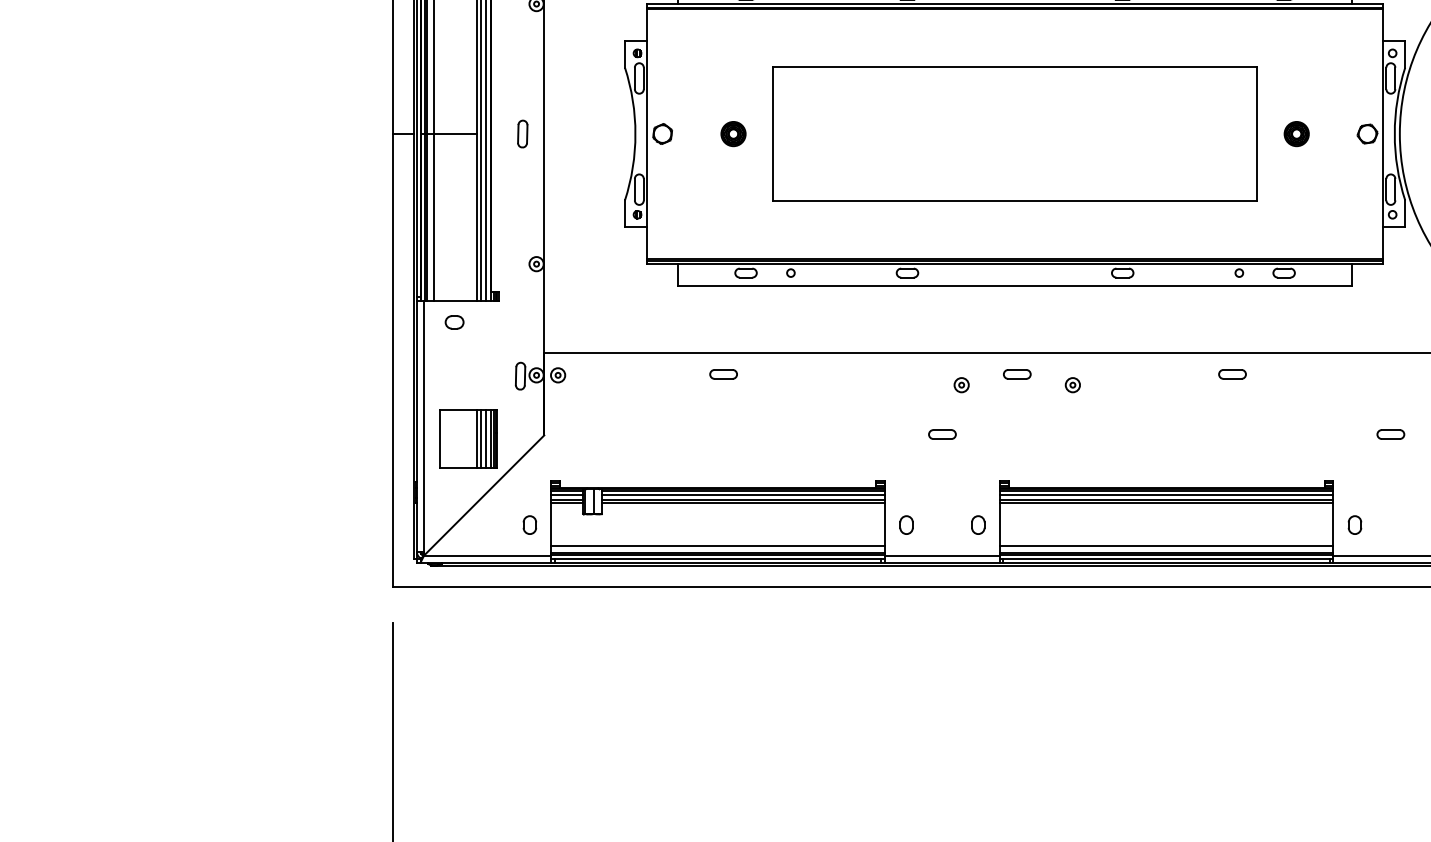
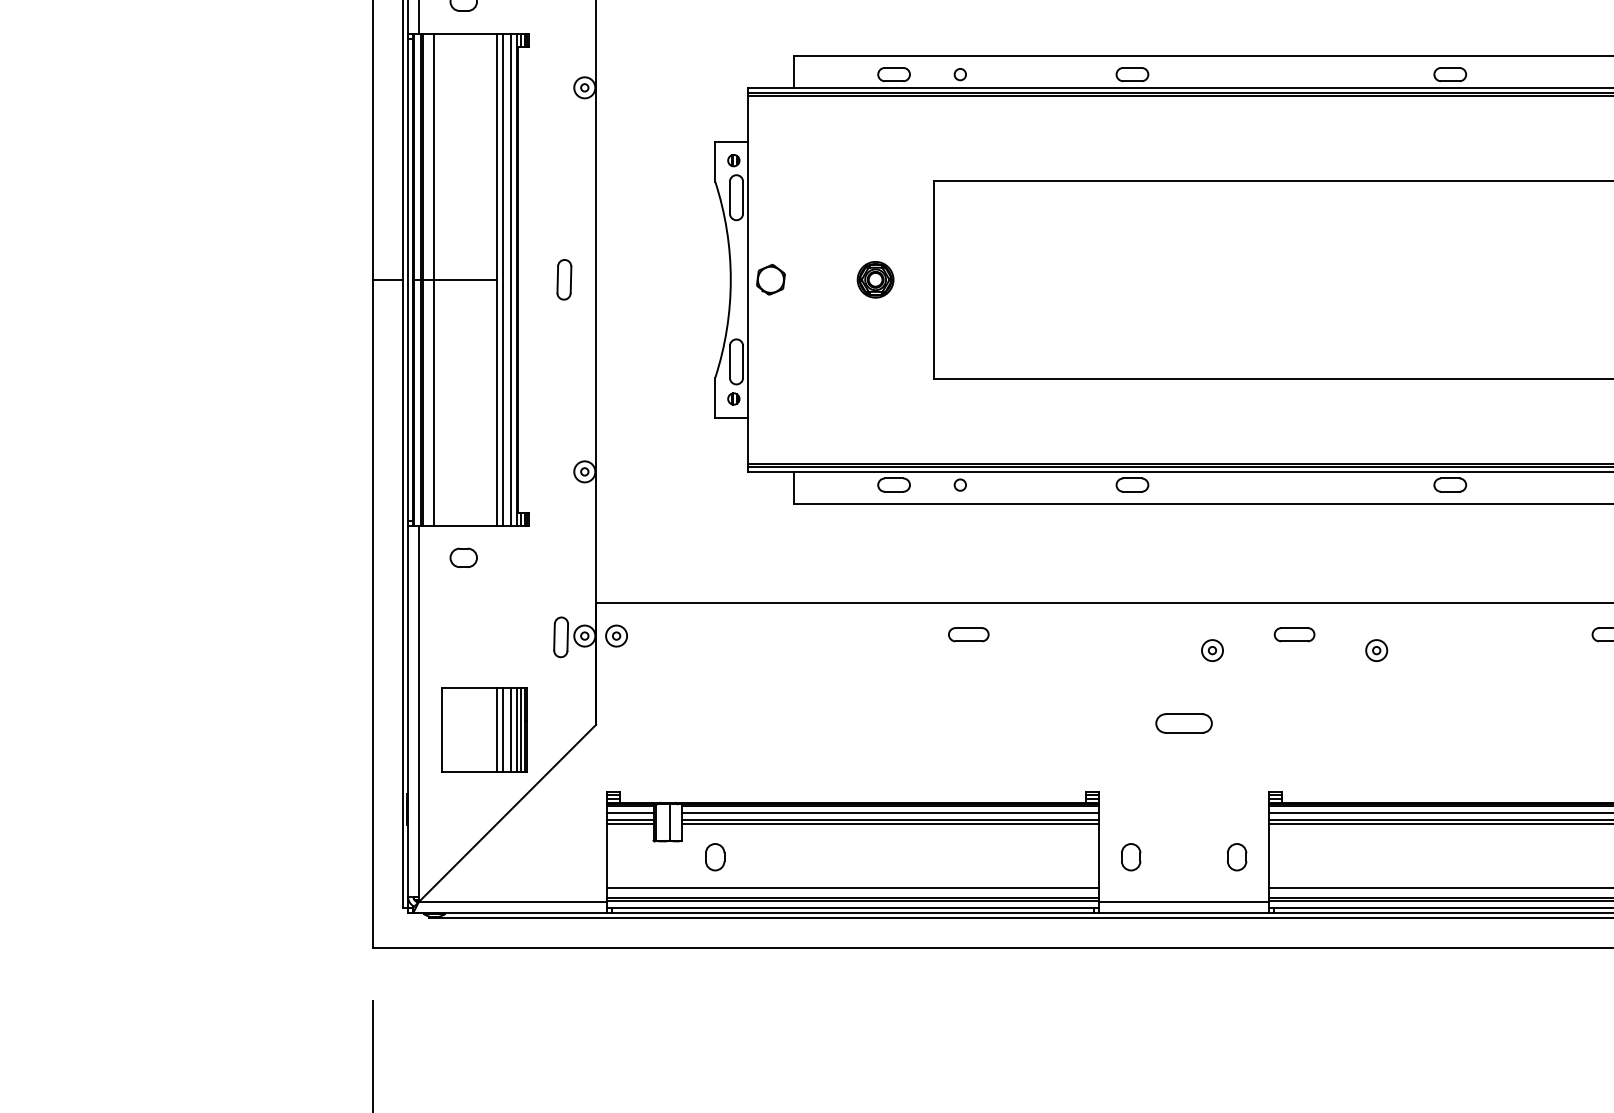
part: (723, 374) -> (968, 634), moved
part: (942, 434) -> (1184, 723), size x1.4
part: (529, 524) -> (714, 856), moved

